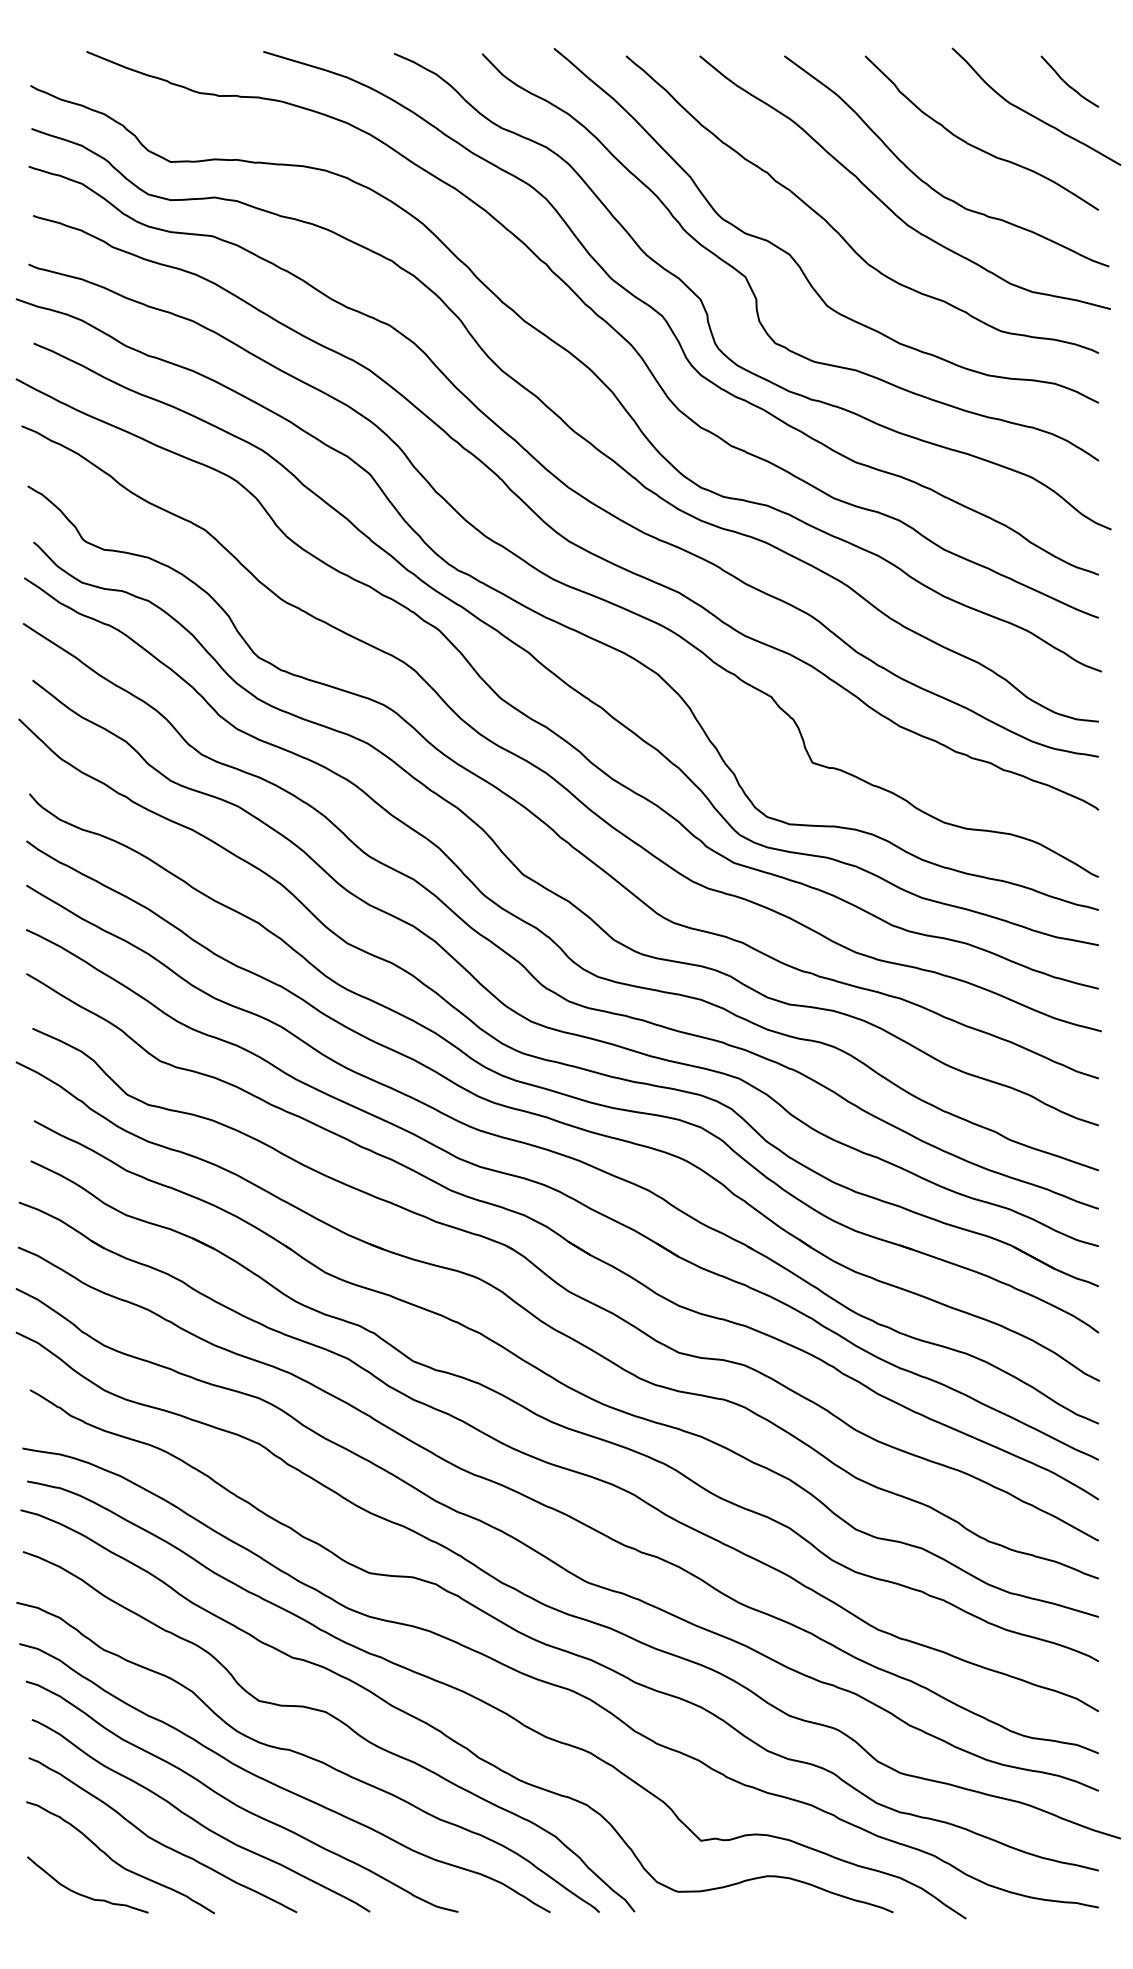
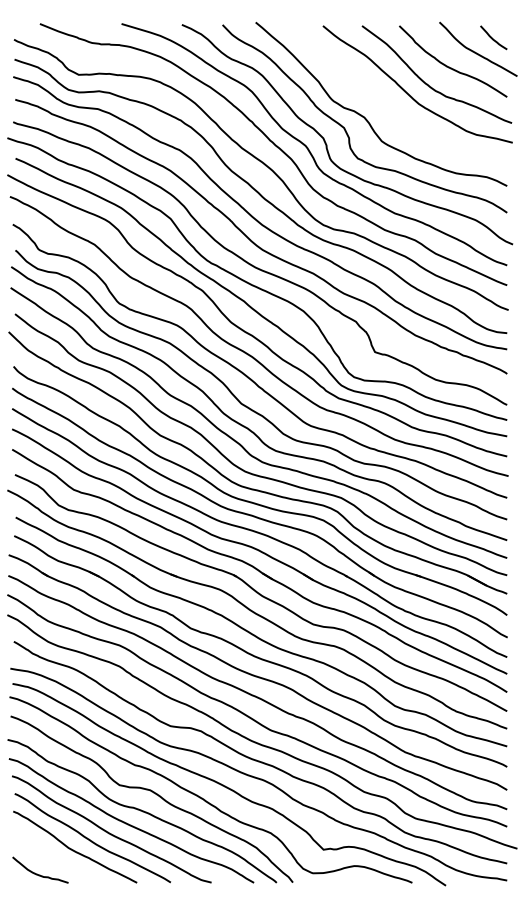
curve: (837, 228) -> (386, 105), removed
curve: (115, 1859) -> (53, 858), removed

